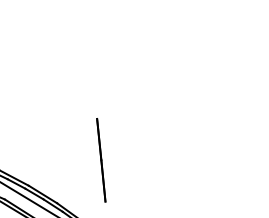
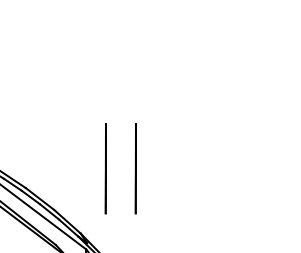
line: (128, 157) -> (135, 168), added

